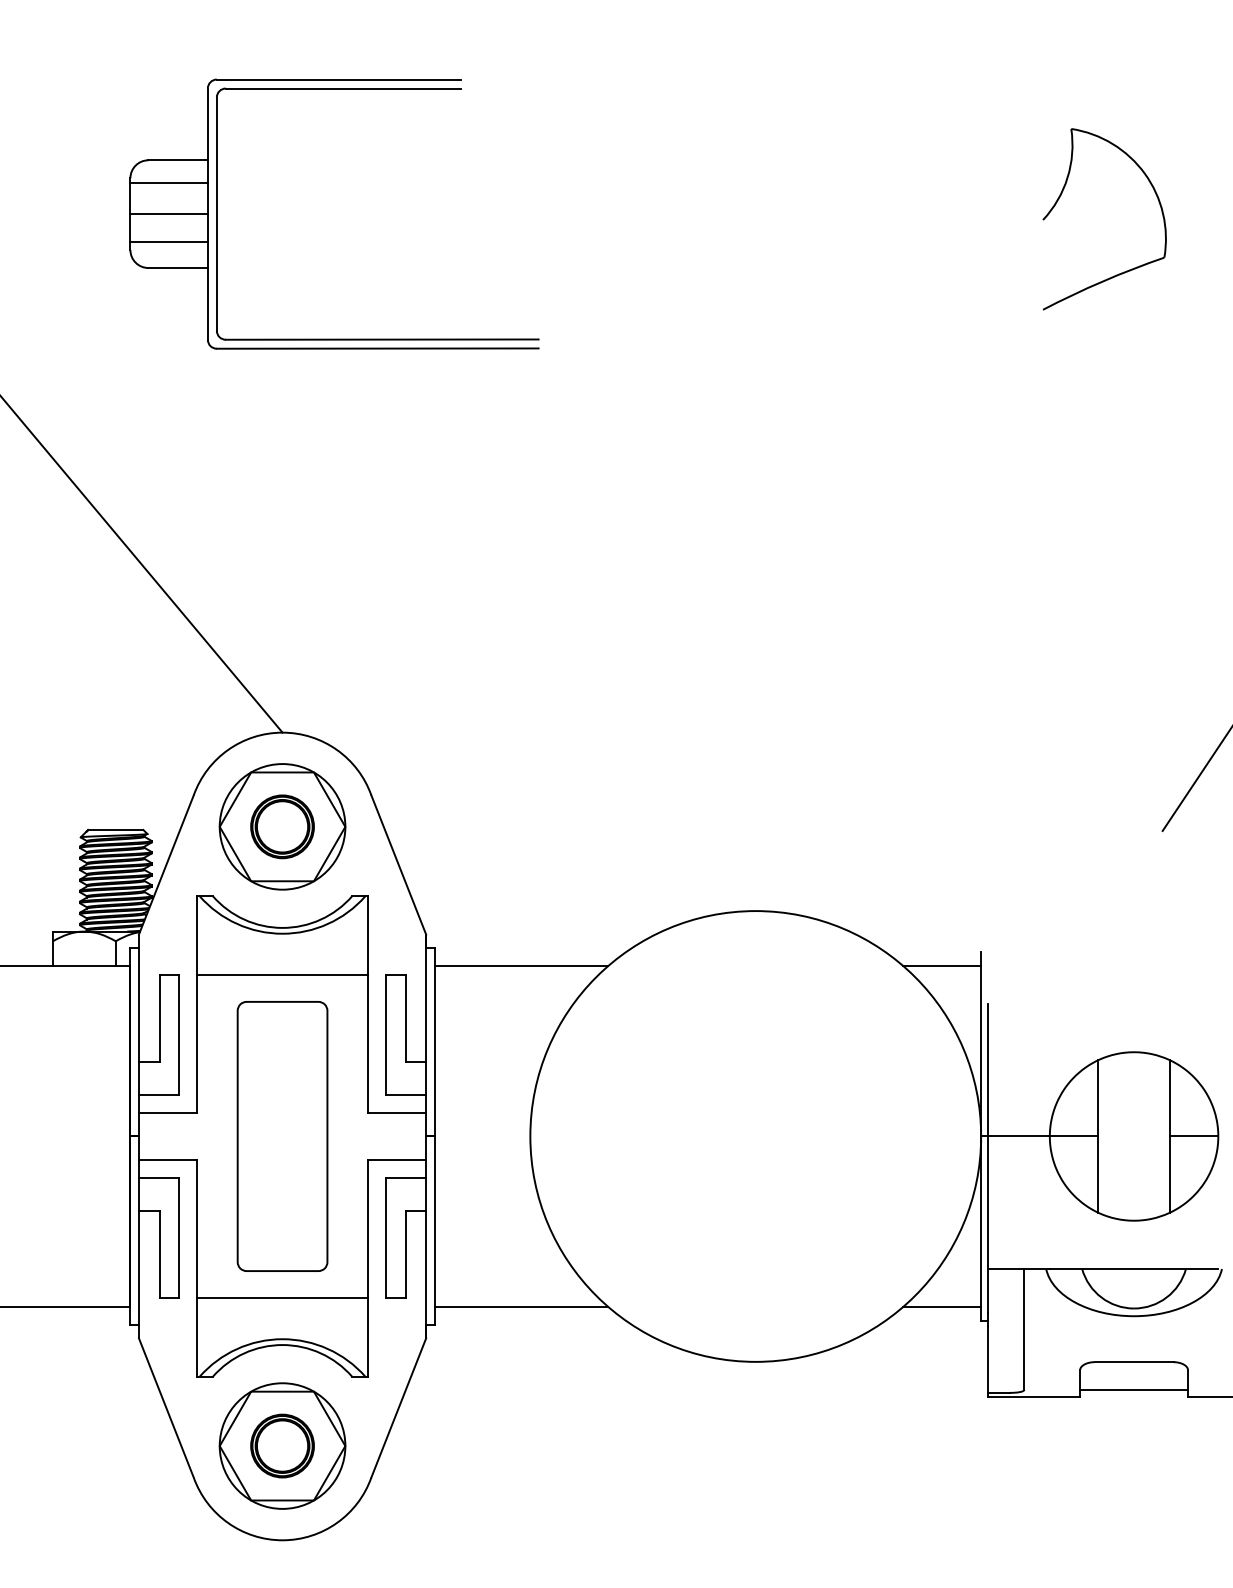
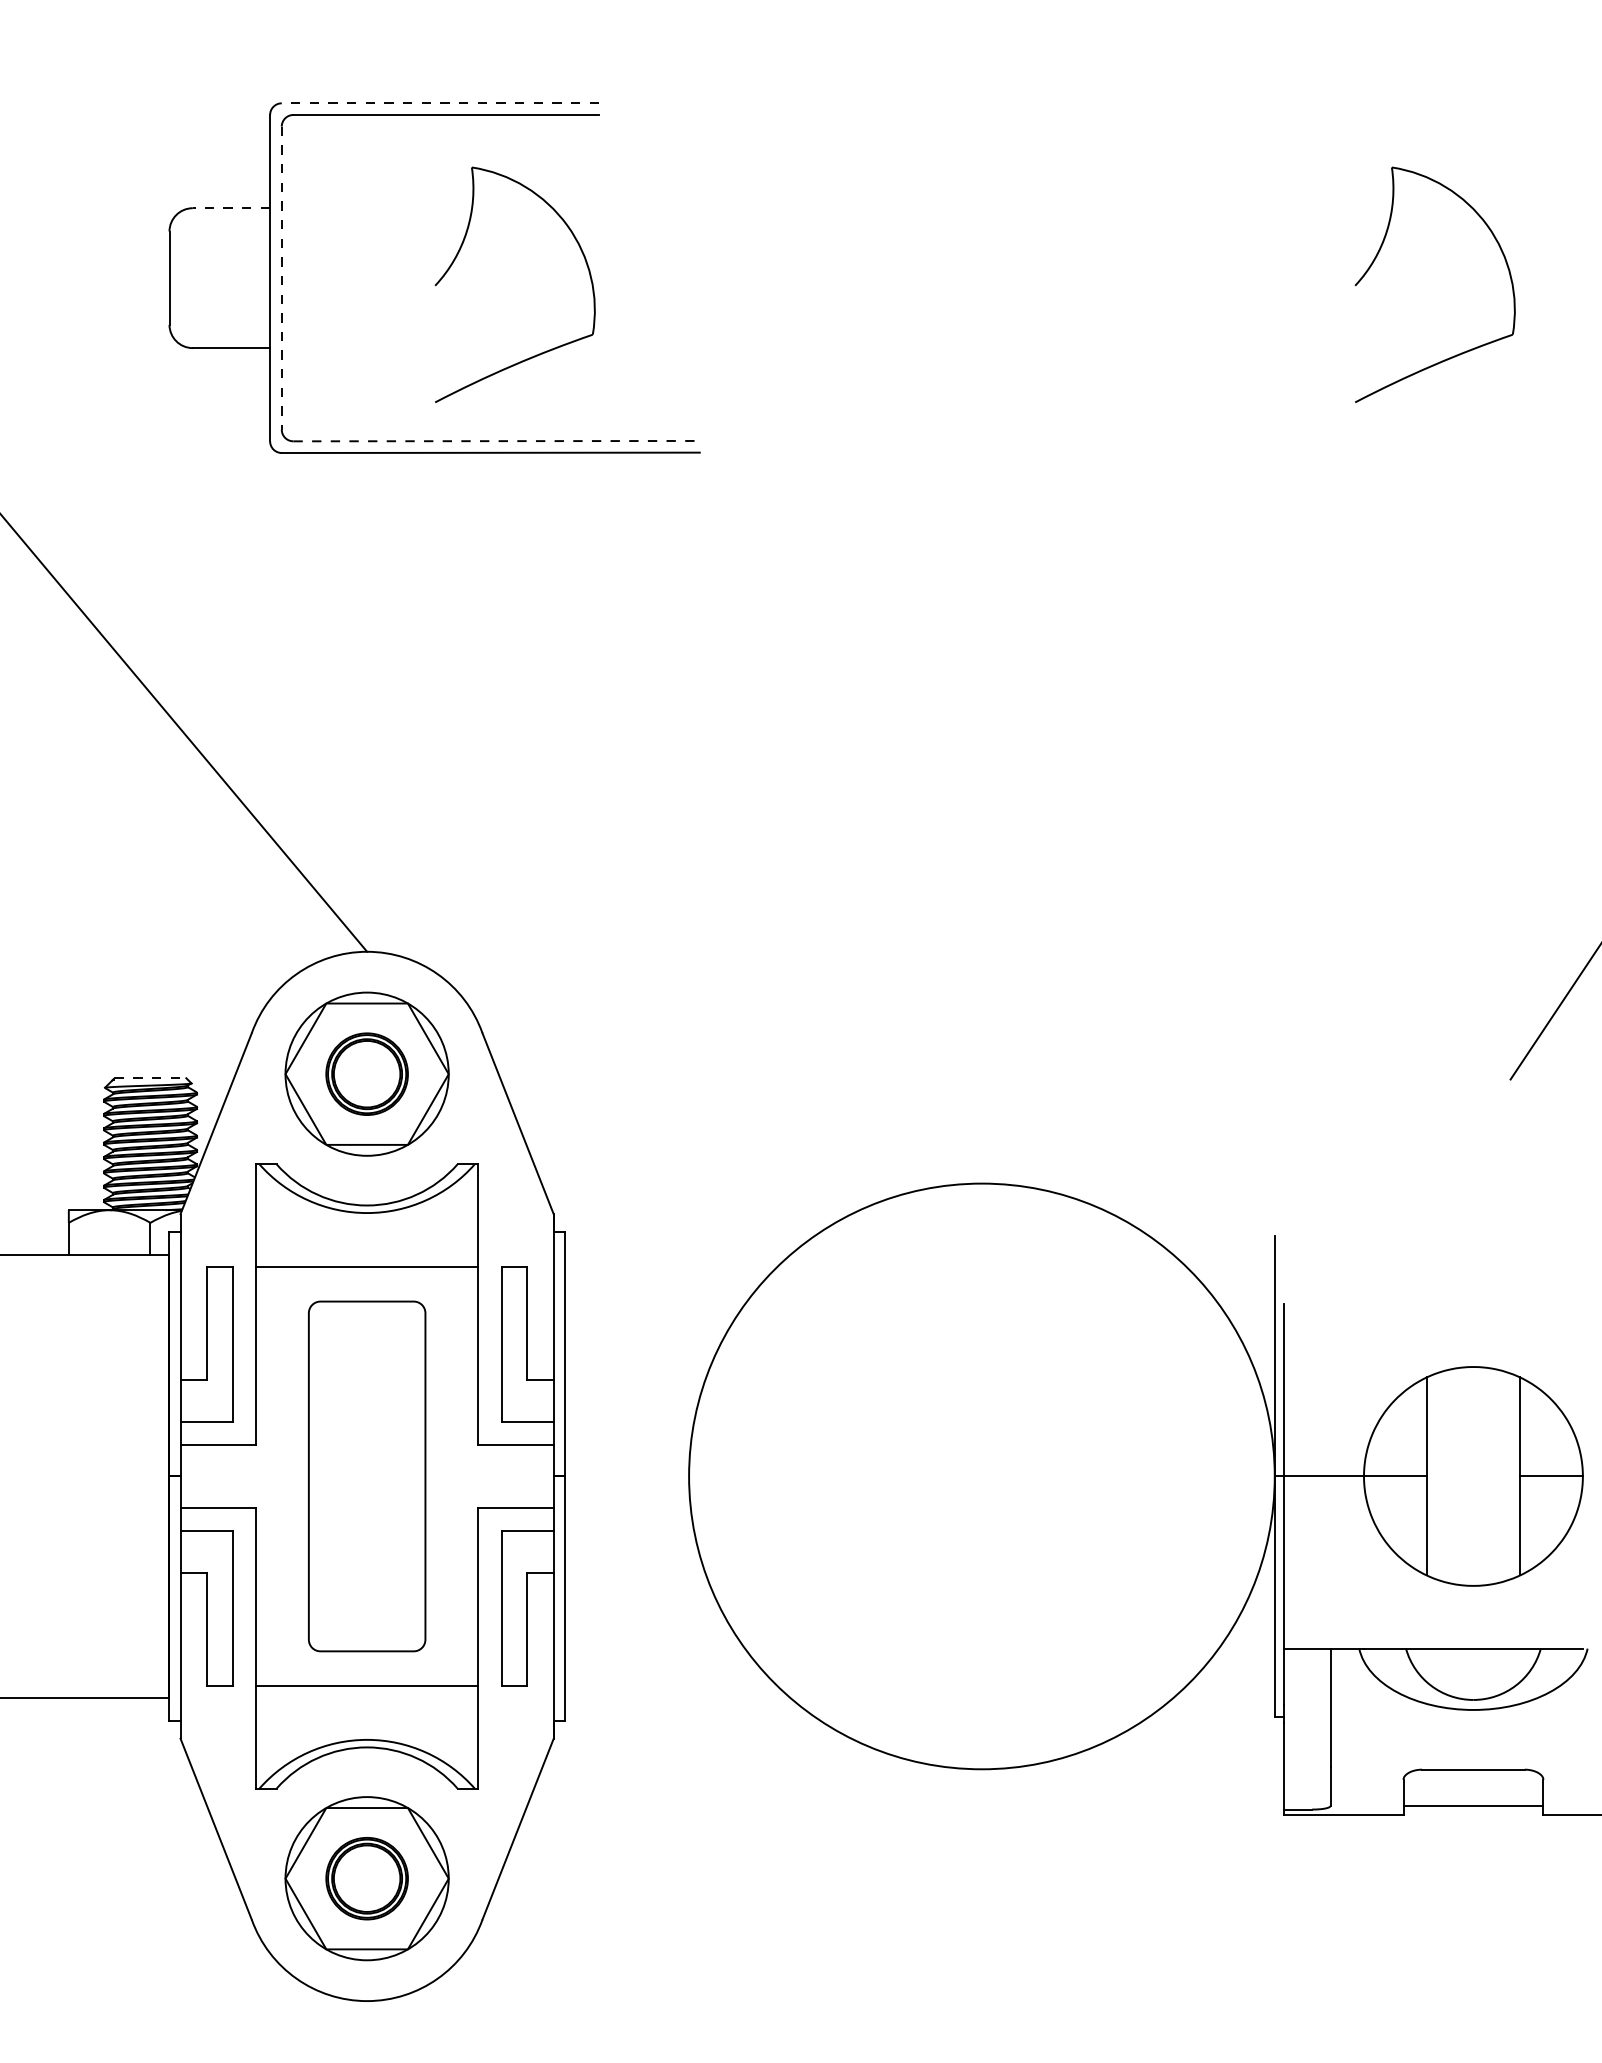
line: (339, 79) -> (440, 103), solid -> dashed
line: (178, 160) -> (231, 208), solid -> dashed
line: (168, 182) -> (219, 237), removed
part: (352, 197) -> (457, 256), added
line: (168, 214) -> (219, 278), removed
line: (216, 214) -> (281, 278), solid -> dashed
line: (168, 242) -> (219, 314), removed
line: (382, 339) -> (497, 441), solid -> dashed
line: (115, 830) -> (150, 1078), solid -> dashed
line: (521, 965) -> (677, 1254), removed
line: (941, 965) -> (1223, 1254), removed
line: (521, 1306) -> (677, 1697), removed
line: (941, 1306) -> (1223, 1697), removed

